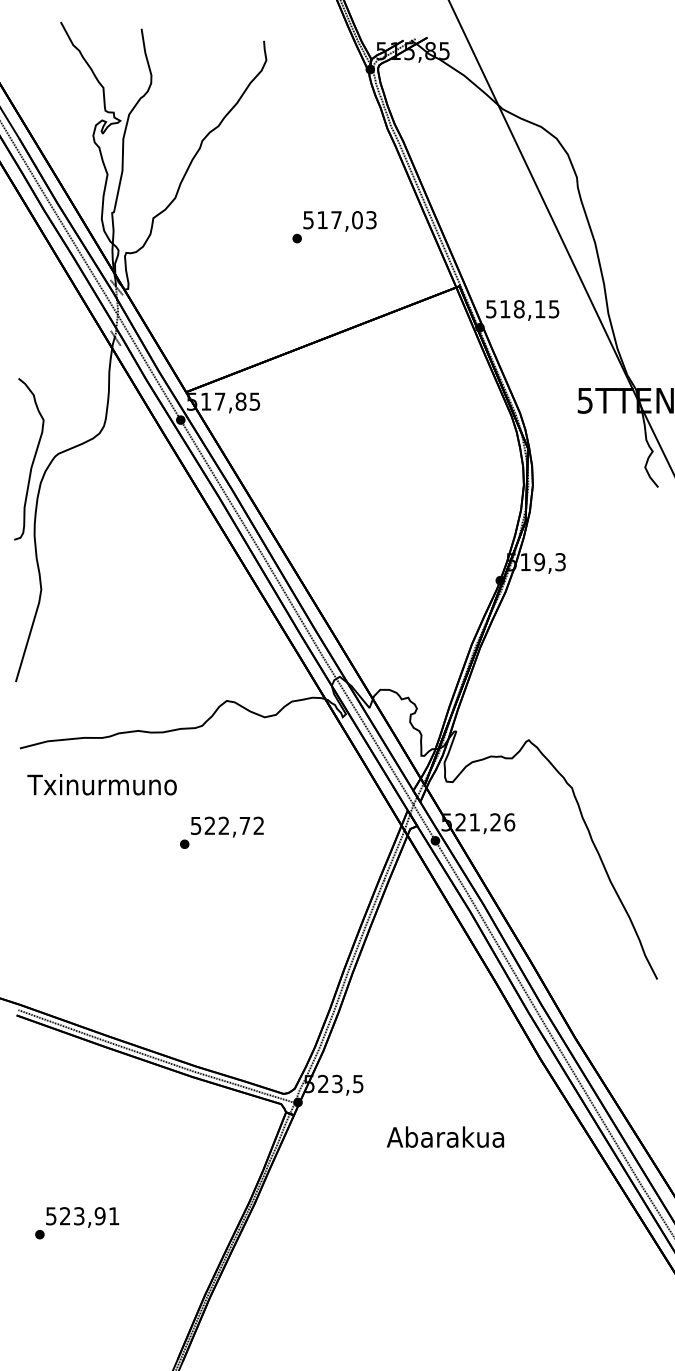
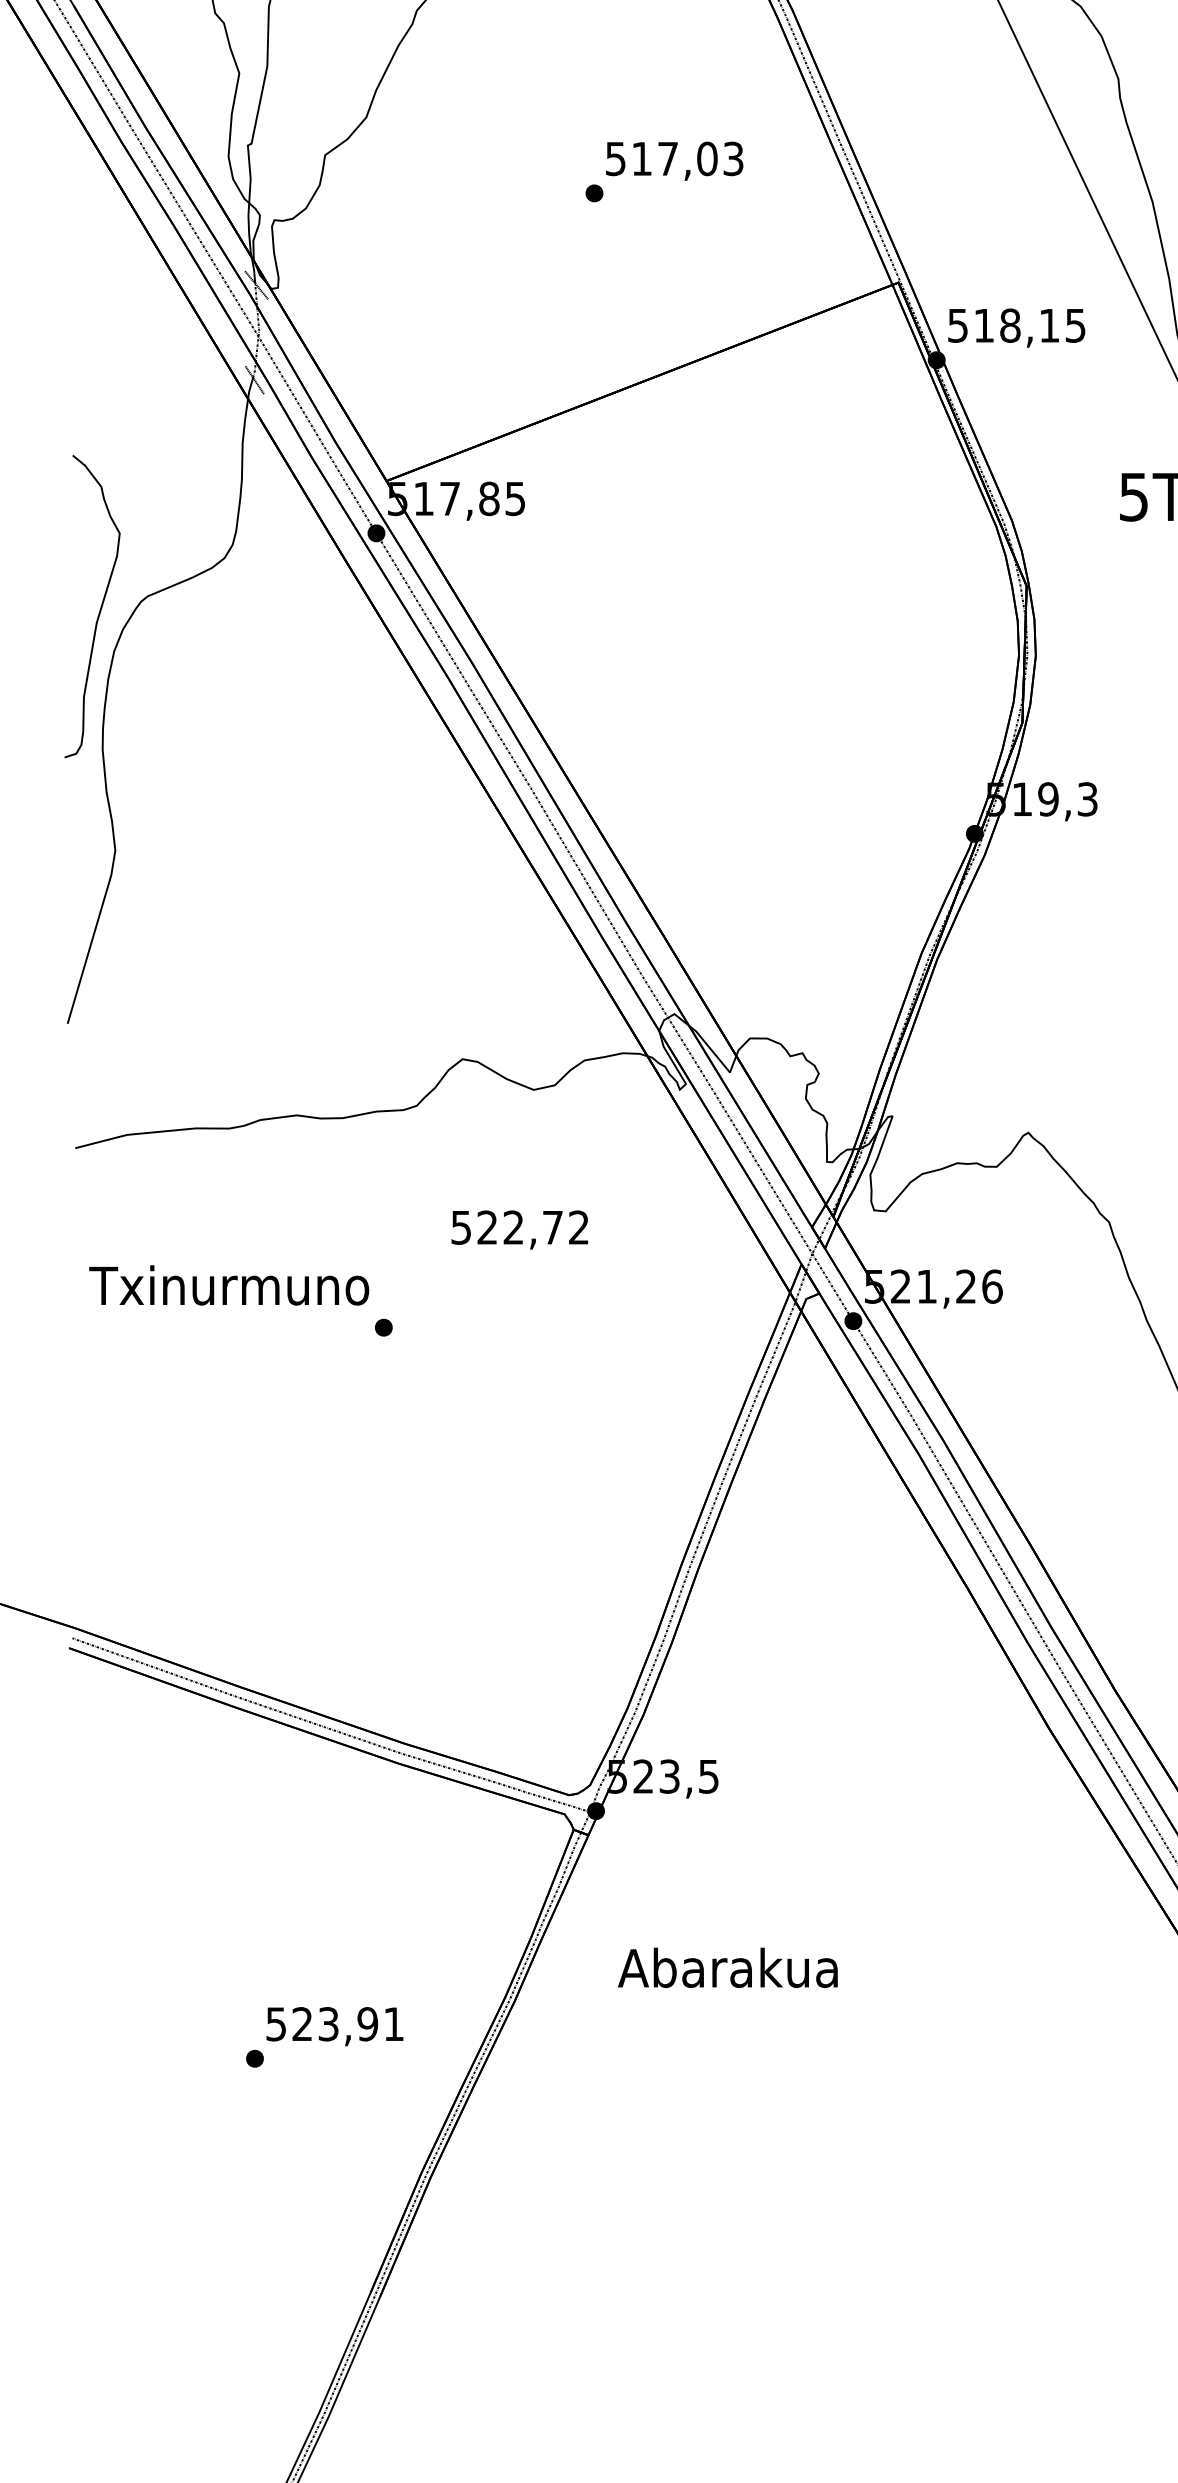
text: (101, 784) -> (227, 1285), moved
text: (227, 826) -> (520, 1228), moved
text: (445, 1136) -> (728, 1966), moved
text: (77, 1223) -> (325, 2037), moved

